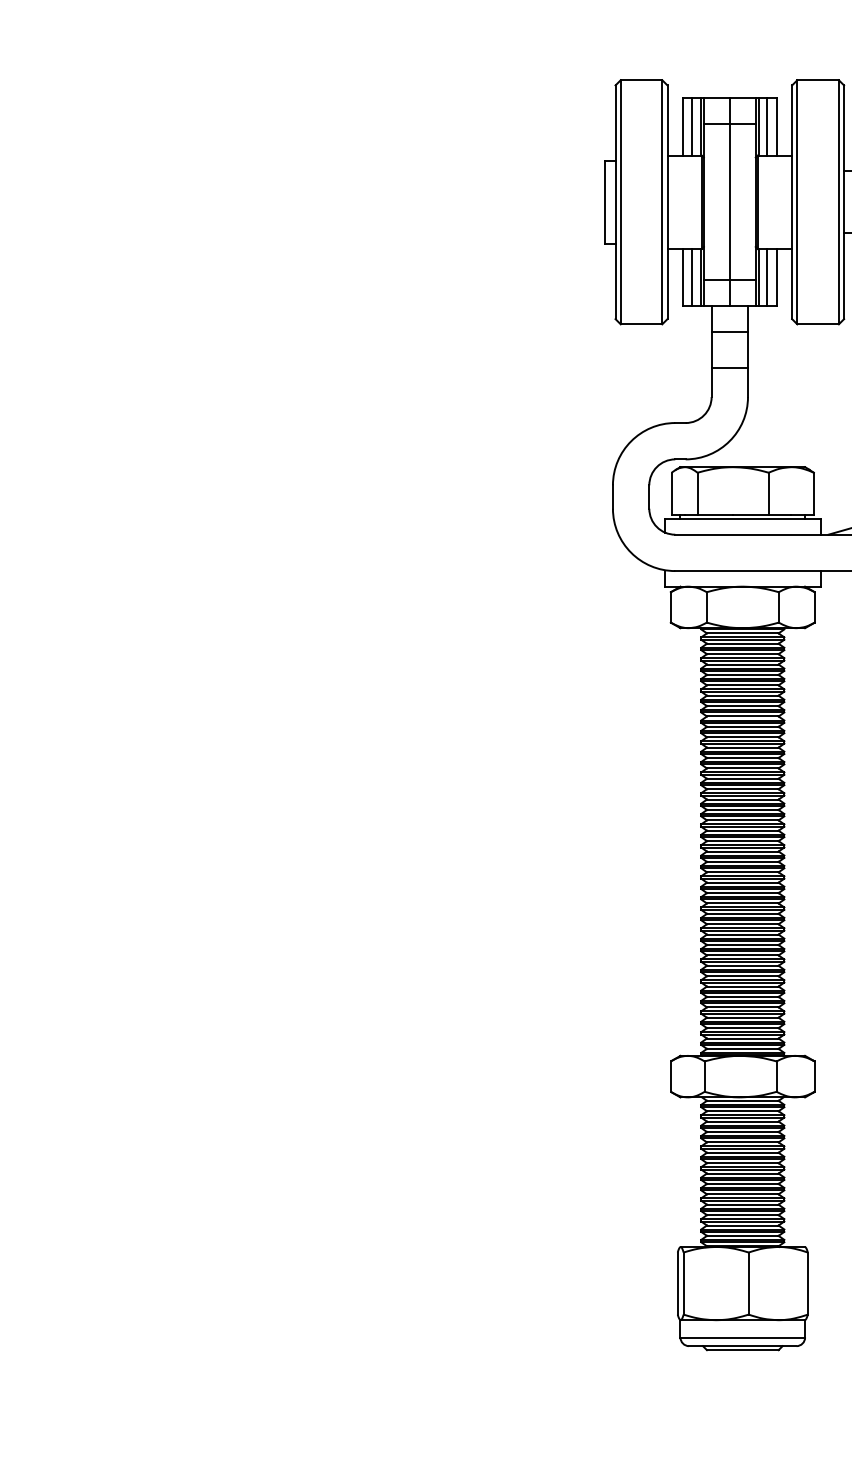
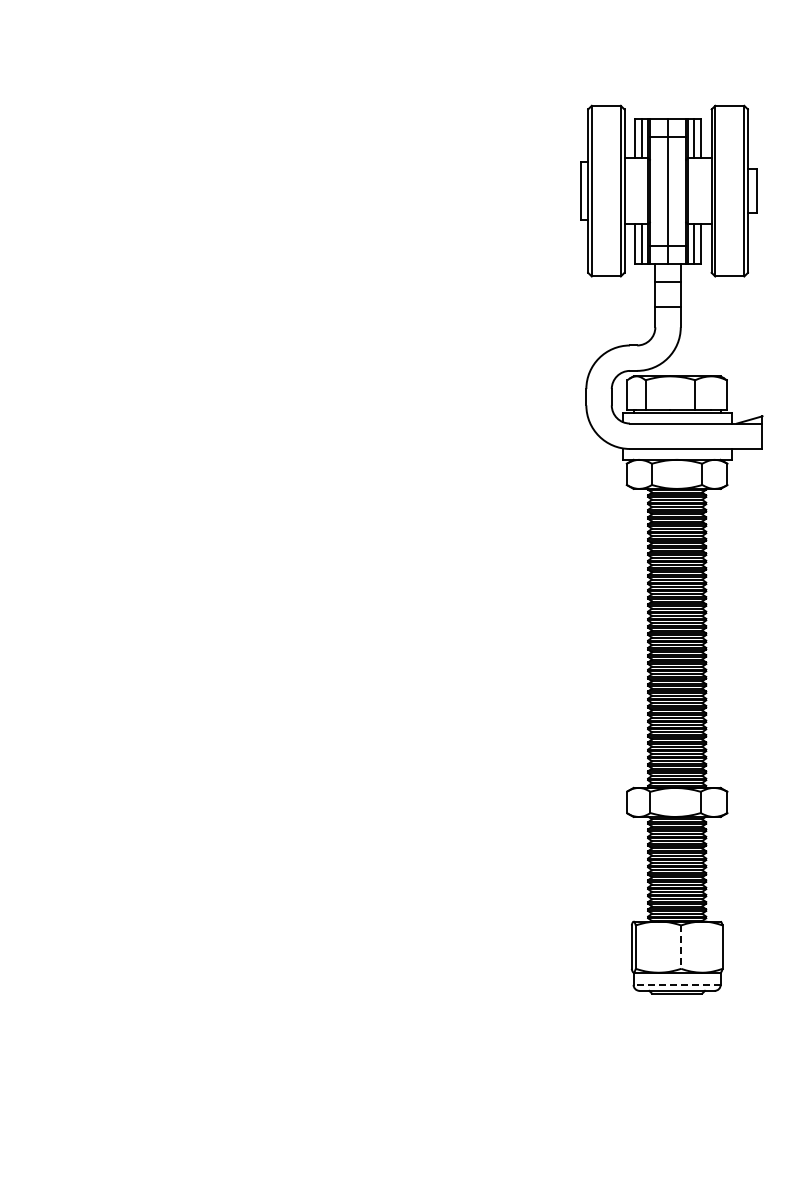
line: (749, 1284) -> (681, 947), solid -> dashed
line: (743, 1337) -> (677, 984), solid -> dashed

